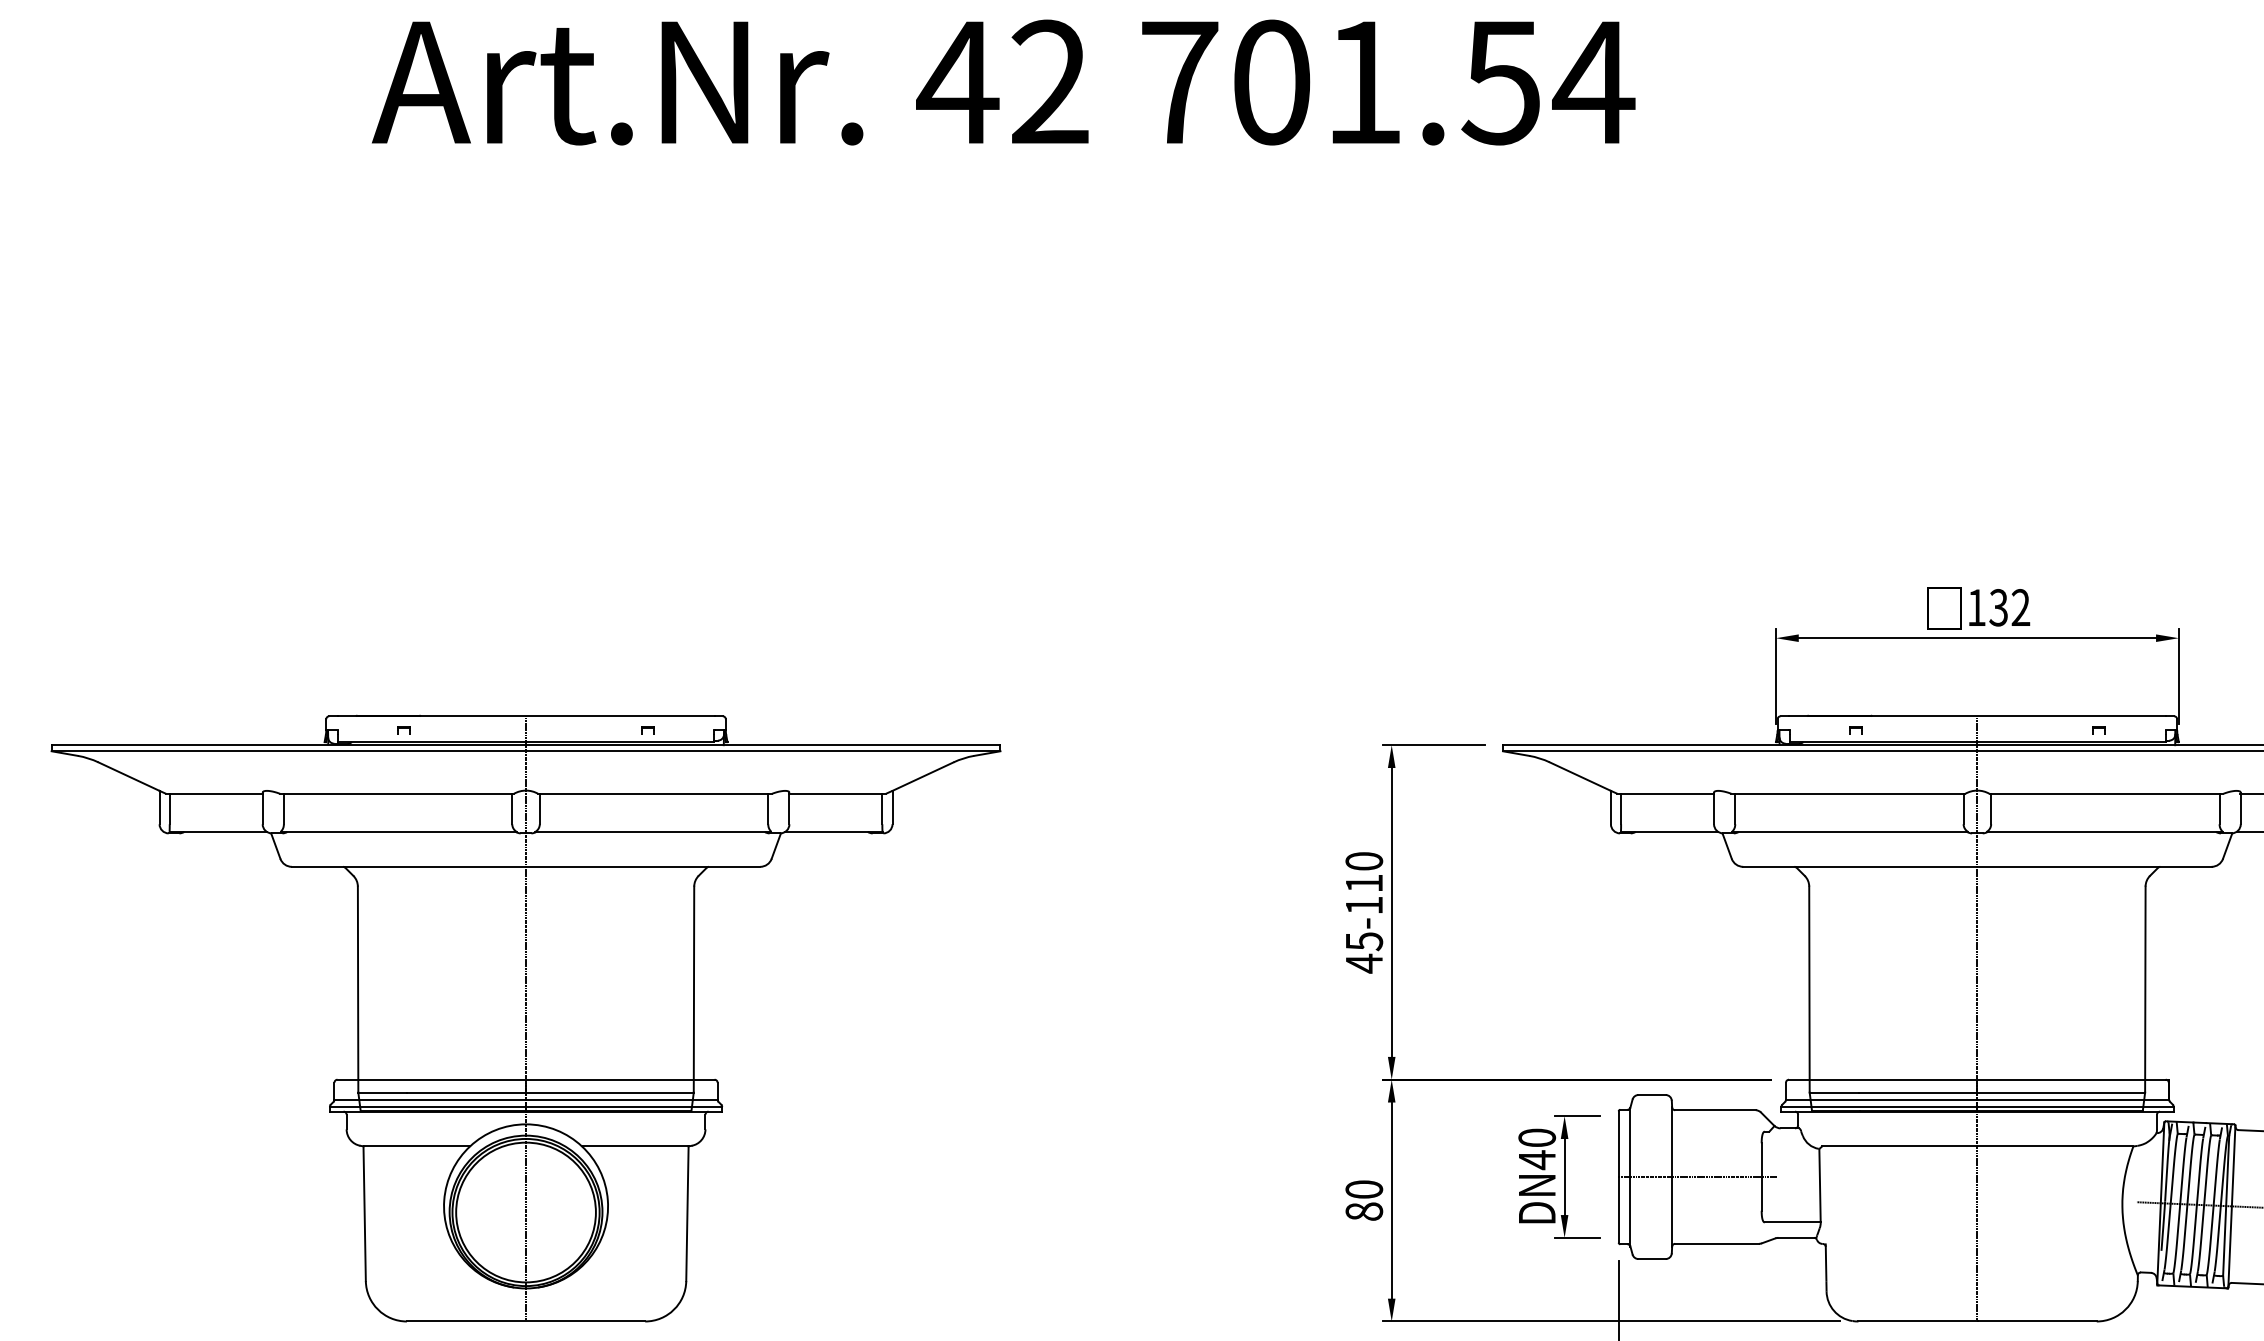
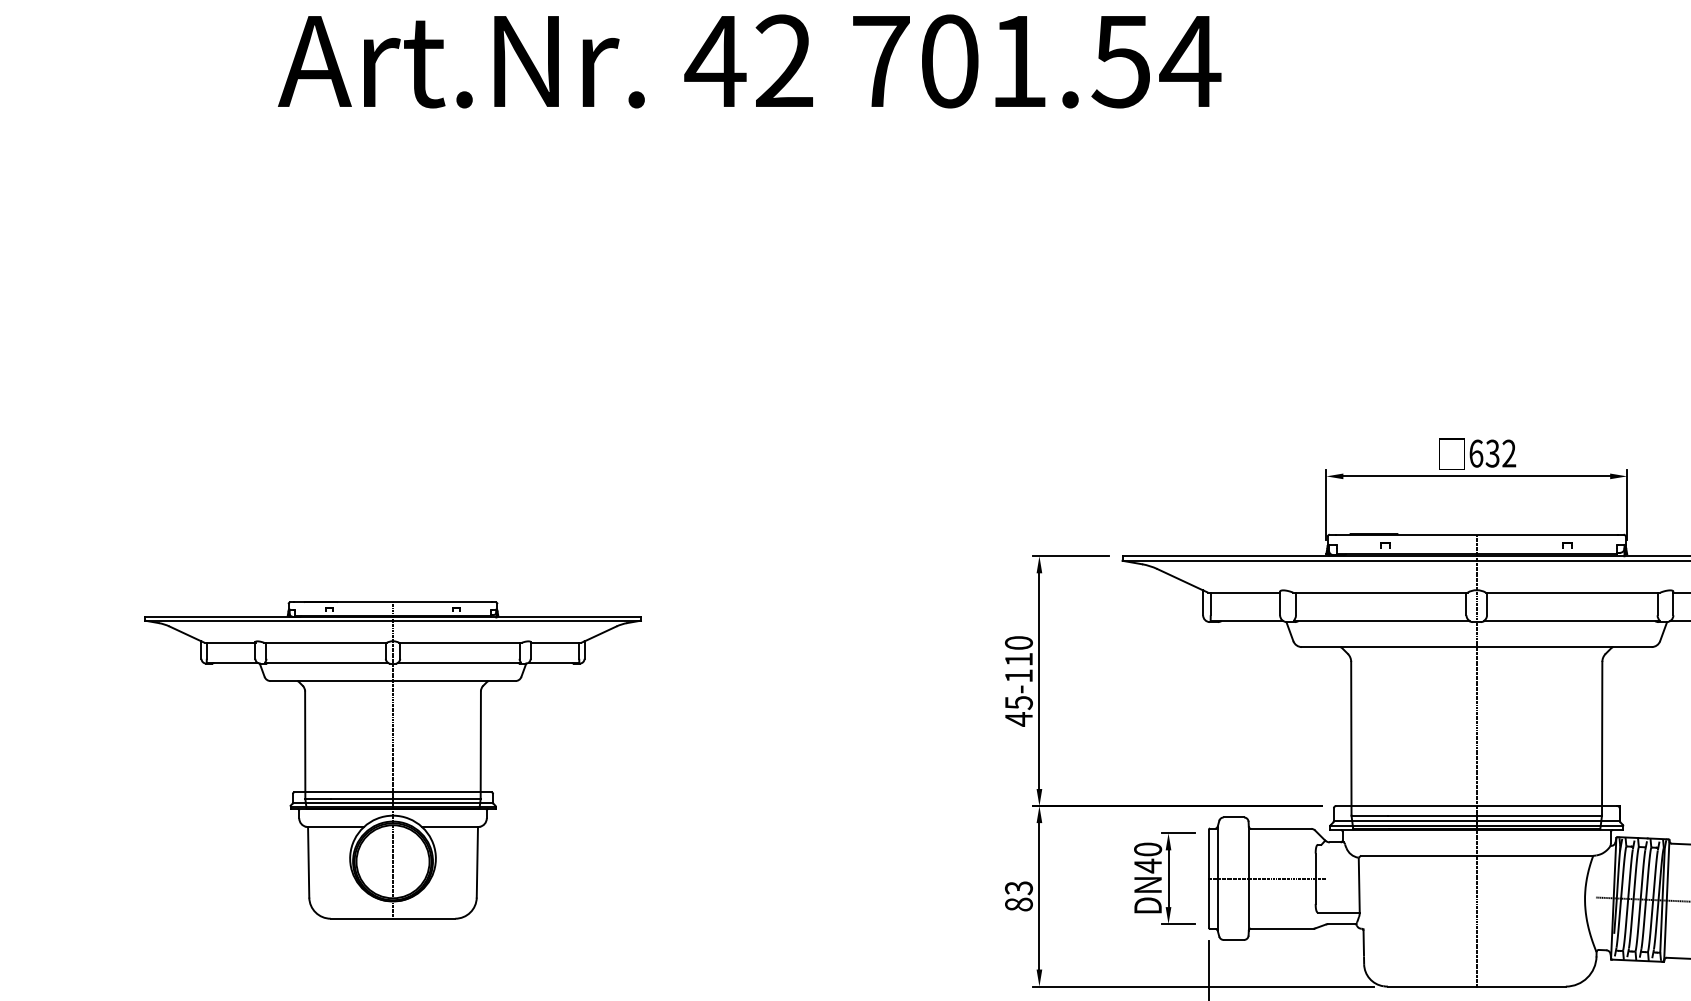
text: (1977, 607) -> (1476, 453), 132 -> 632
part: (525, 1018) -> (392, 760), size x0.7
text: (1364, 1189) -> (1019, 888), 80 -> 83

